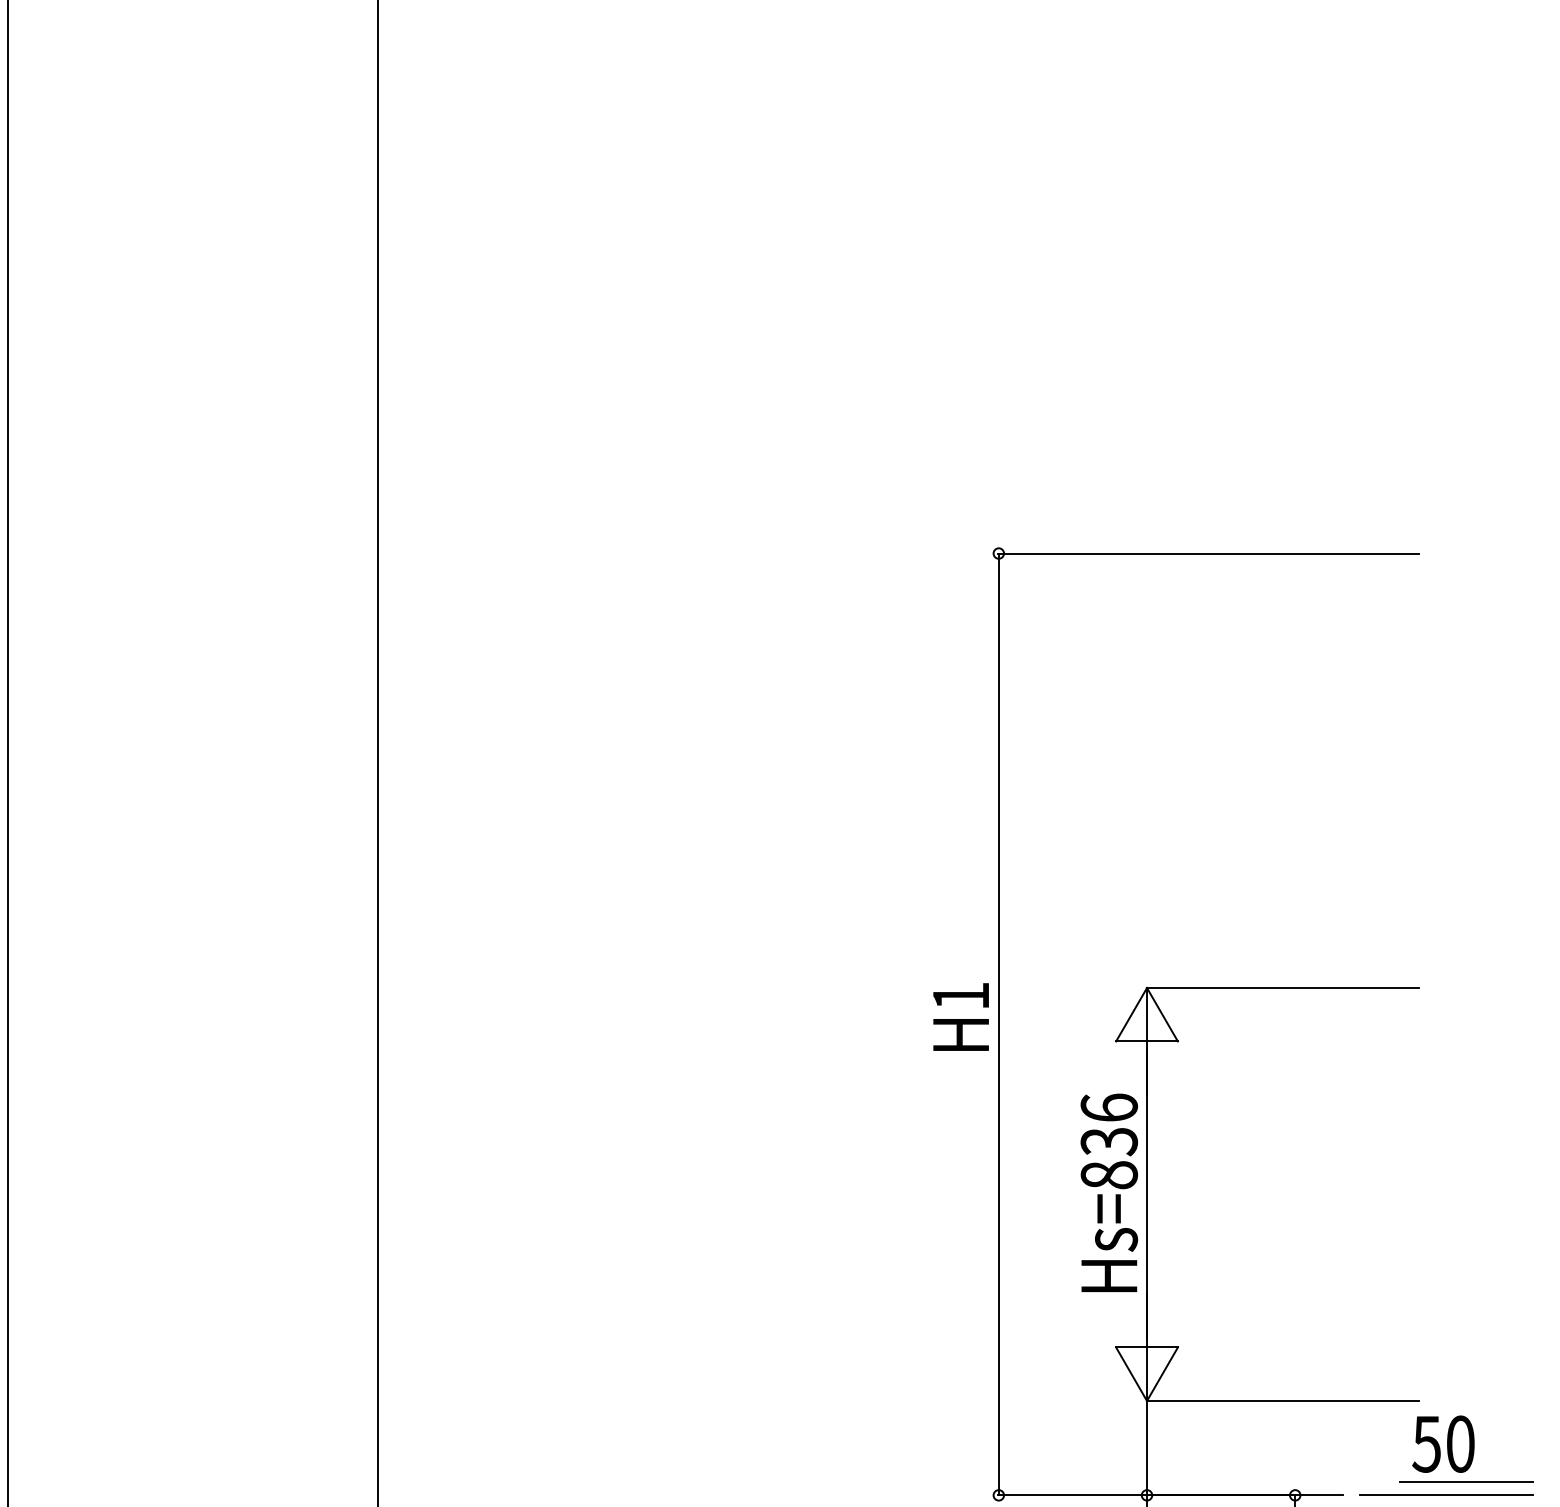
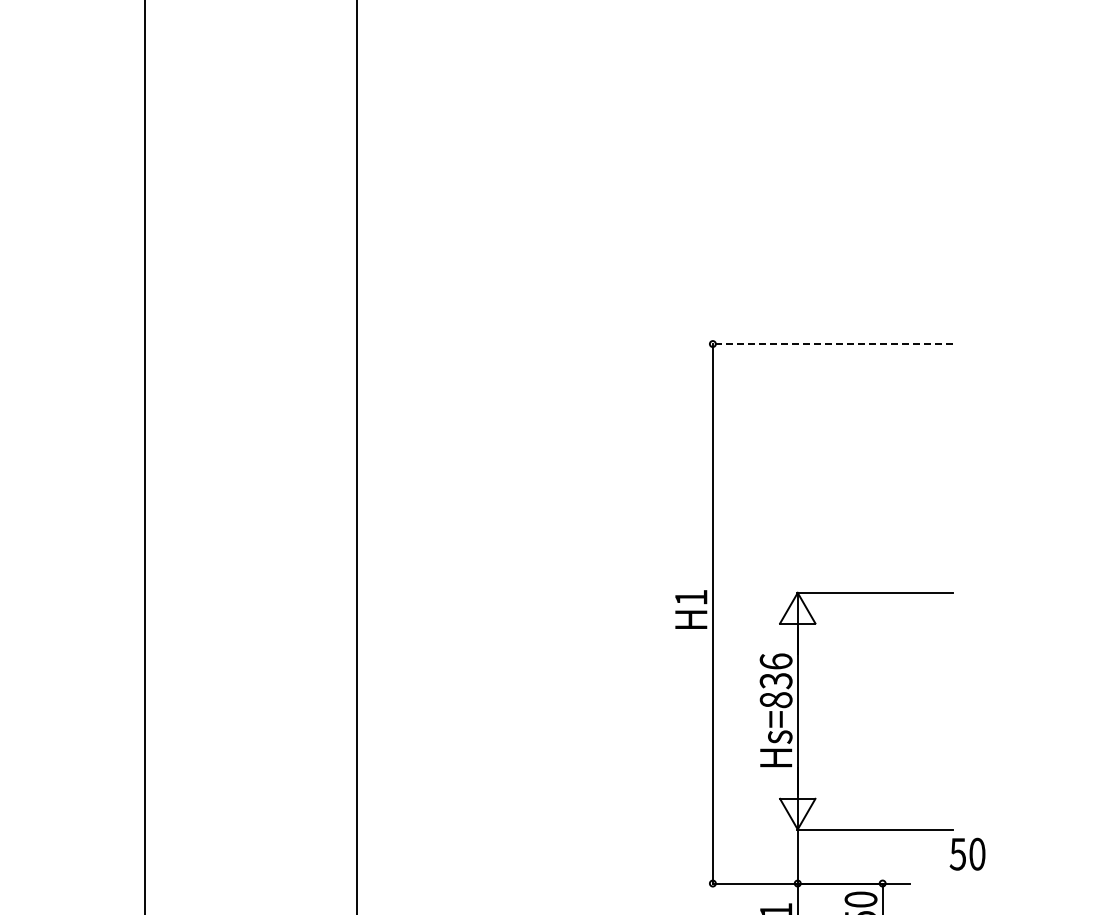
line: (1207, 554) -> (832, 344), solid -> dashed
line: (1466, 1481) -> (980, 875), removed
line: (1446, 1495) -> (969, 883), removed

